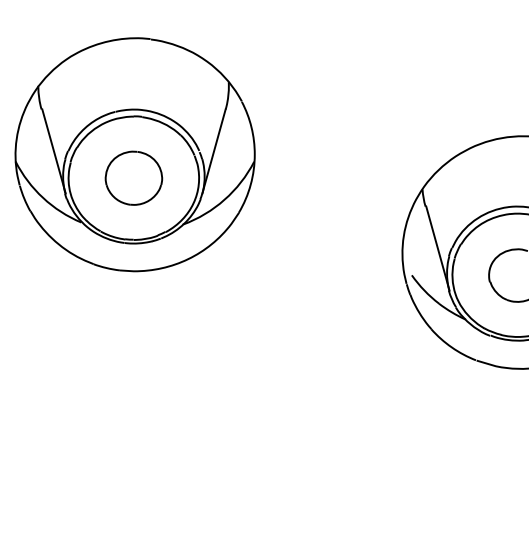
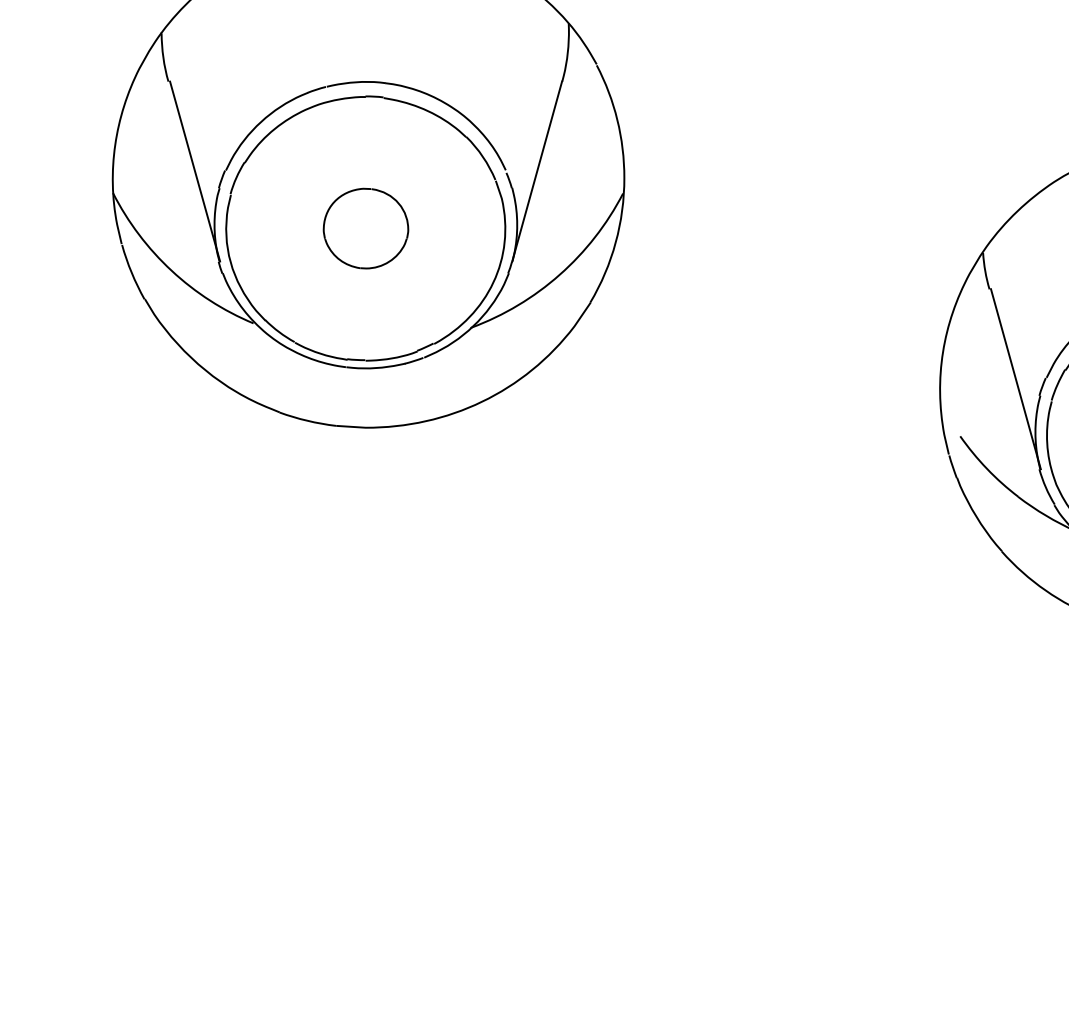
part: (133, 177) -> (365, 227), size x0.7

